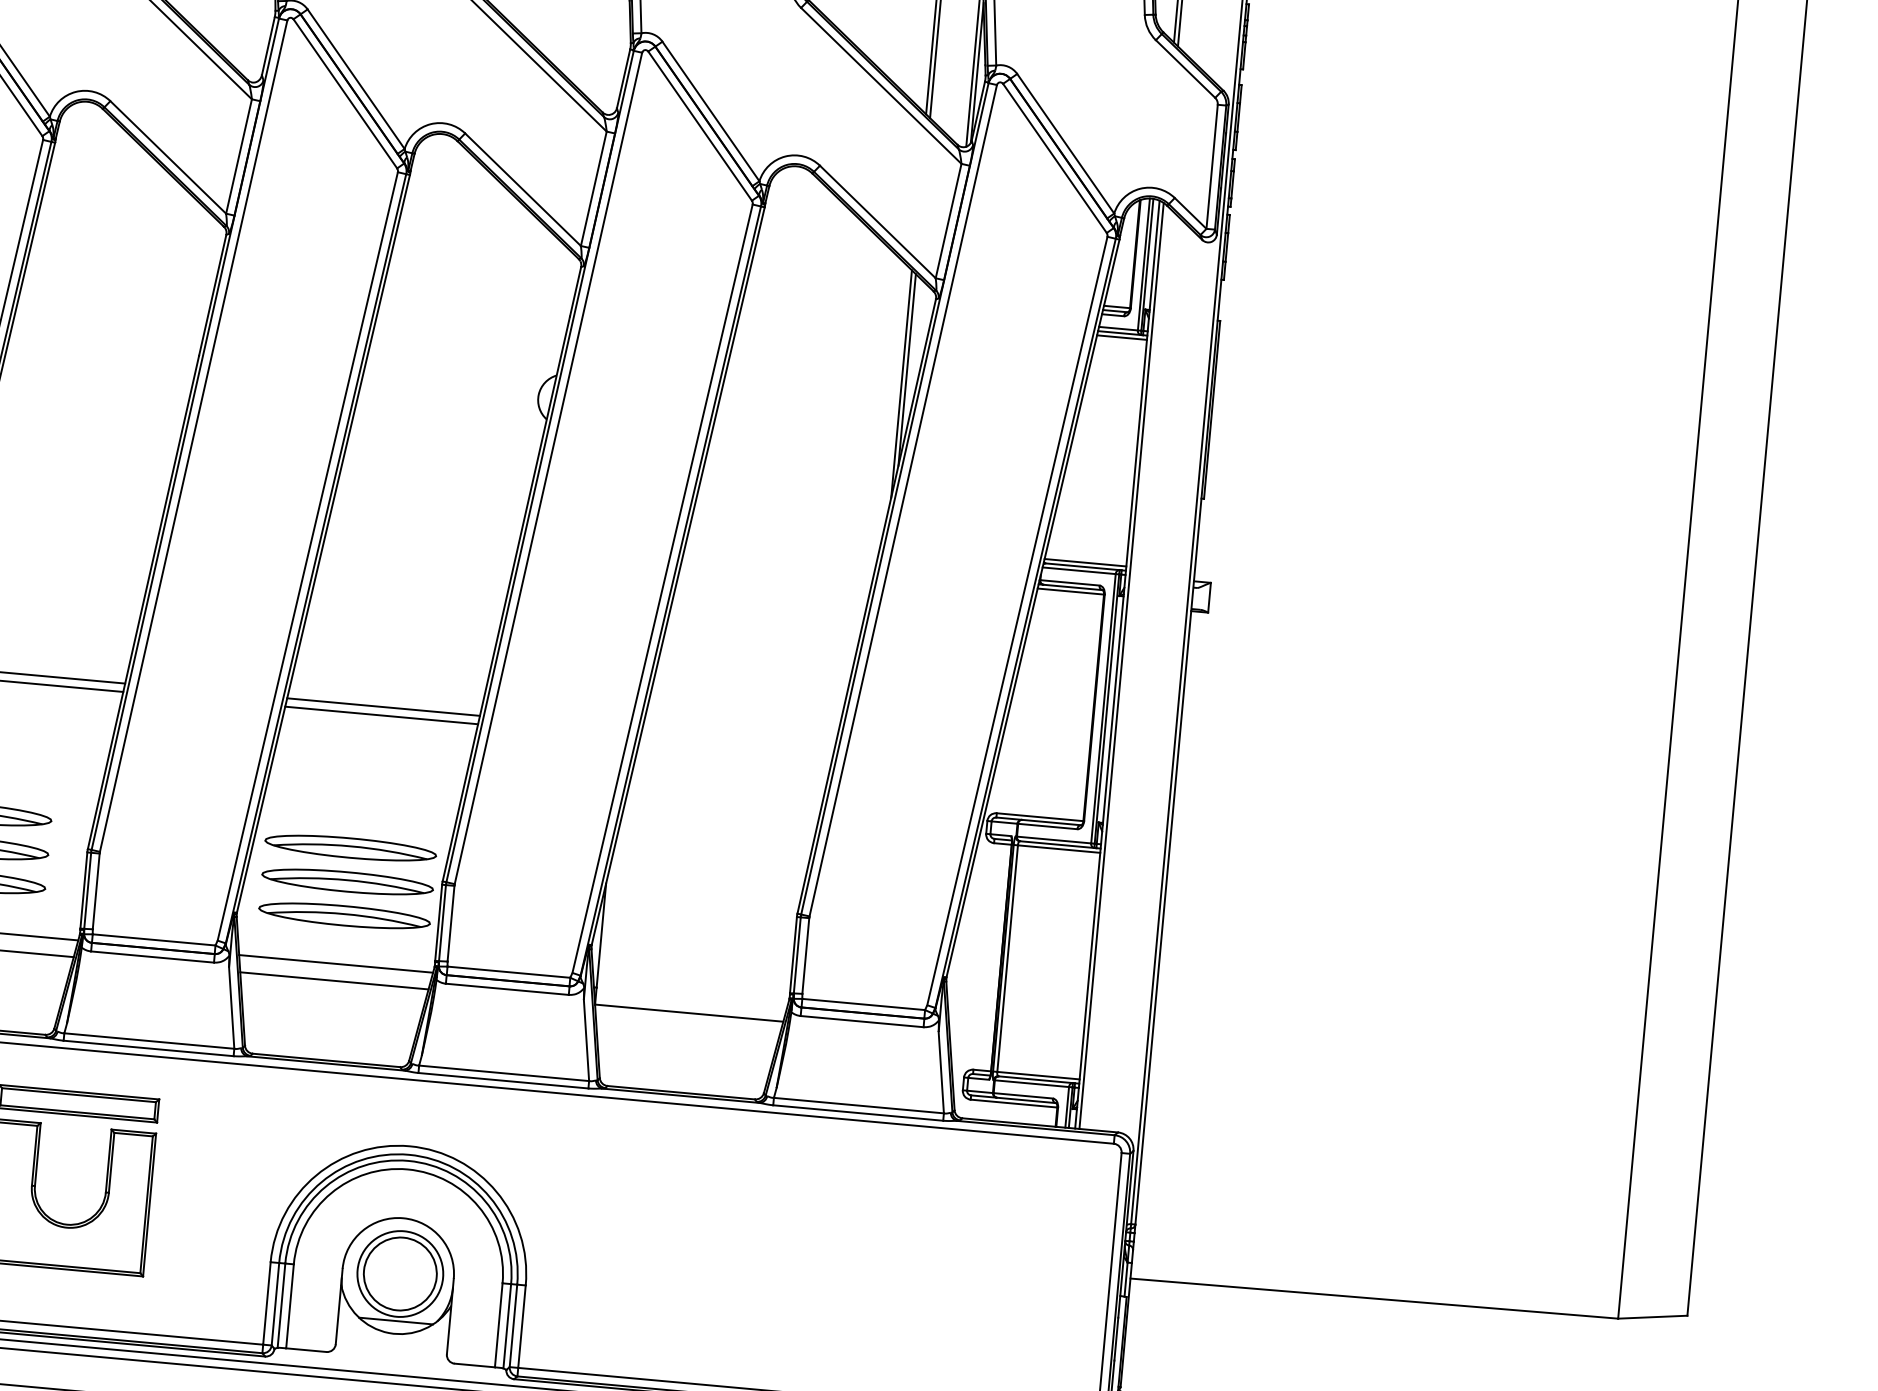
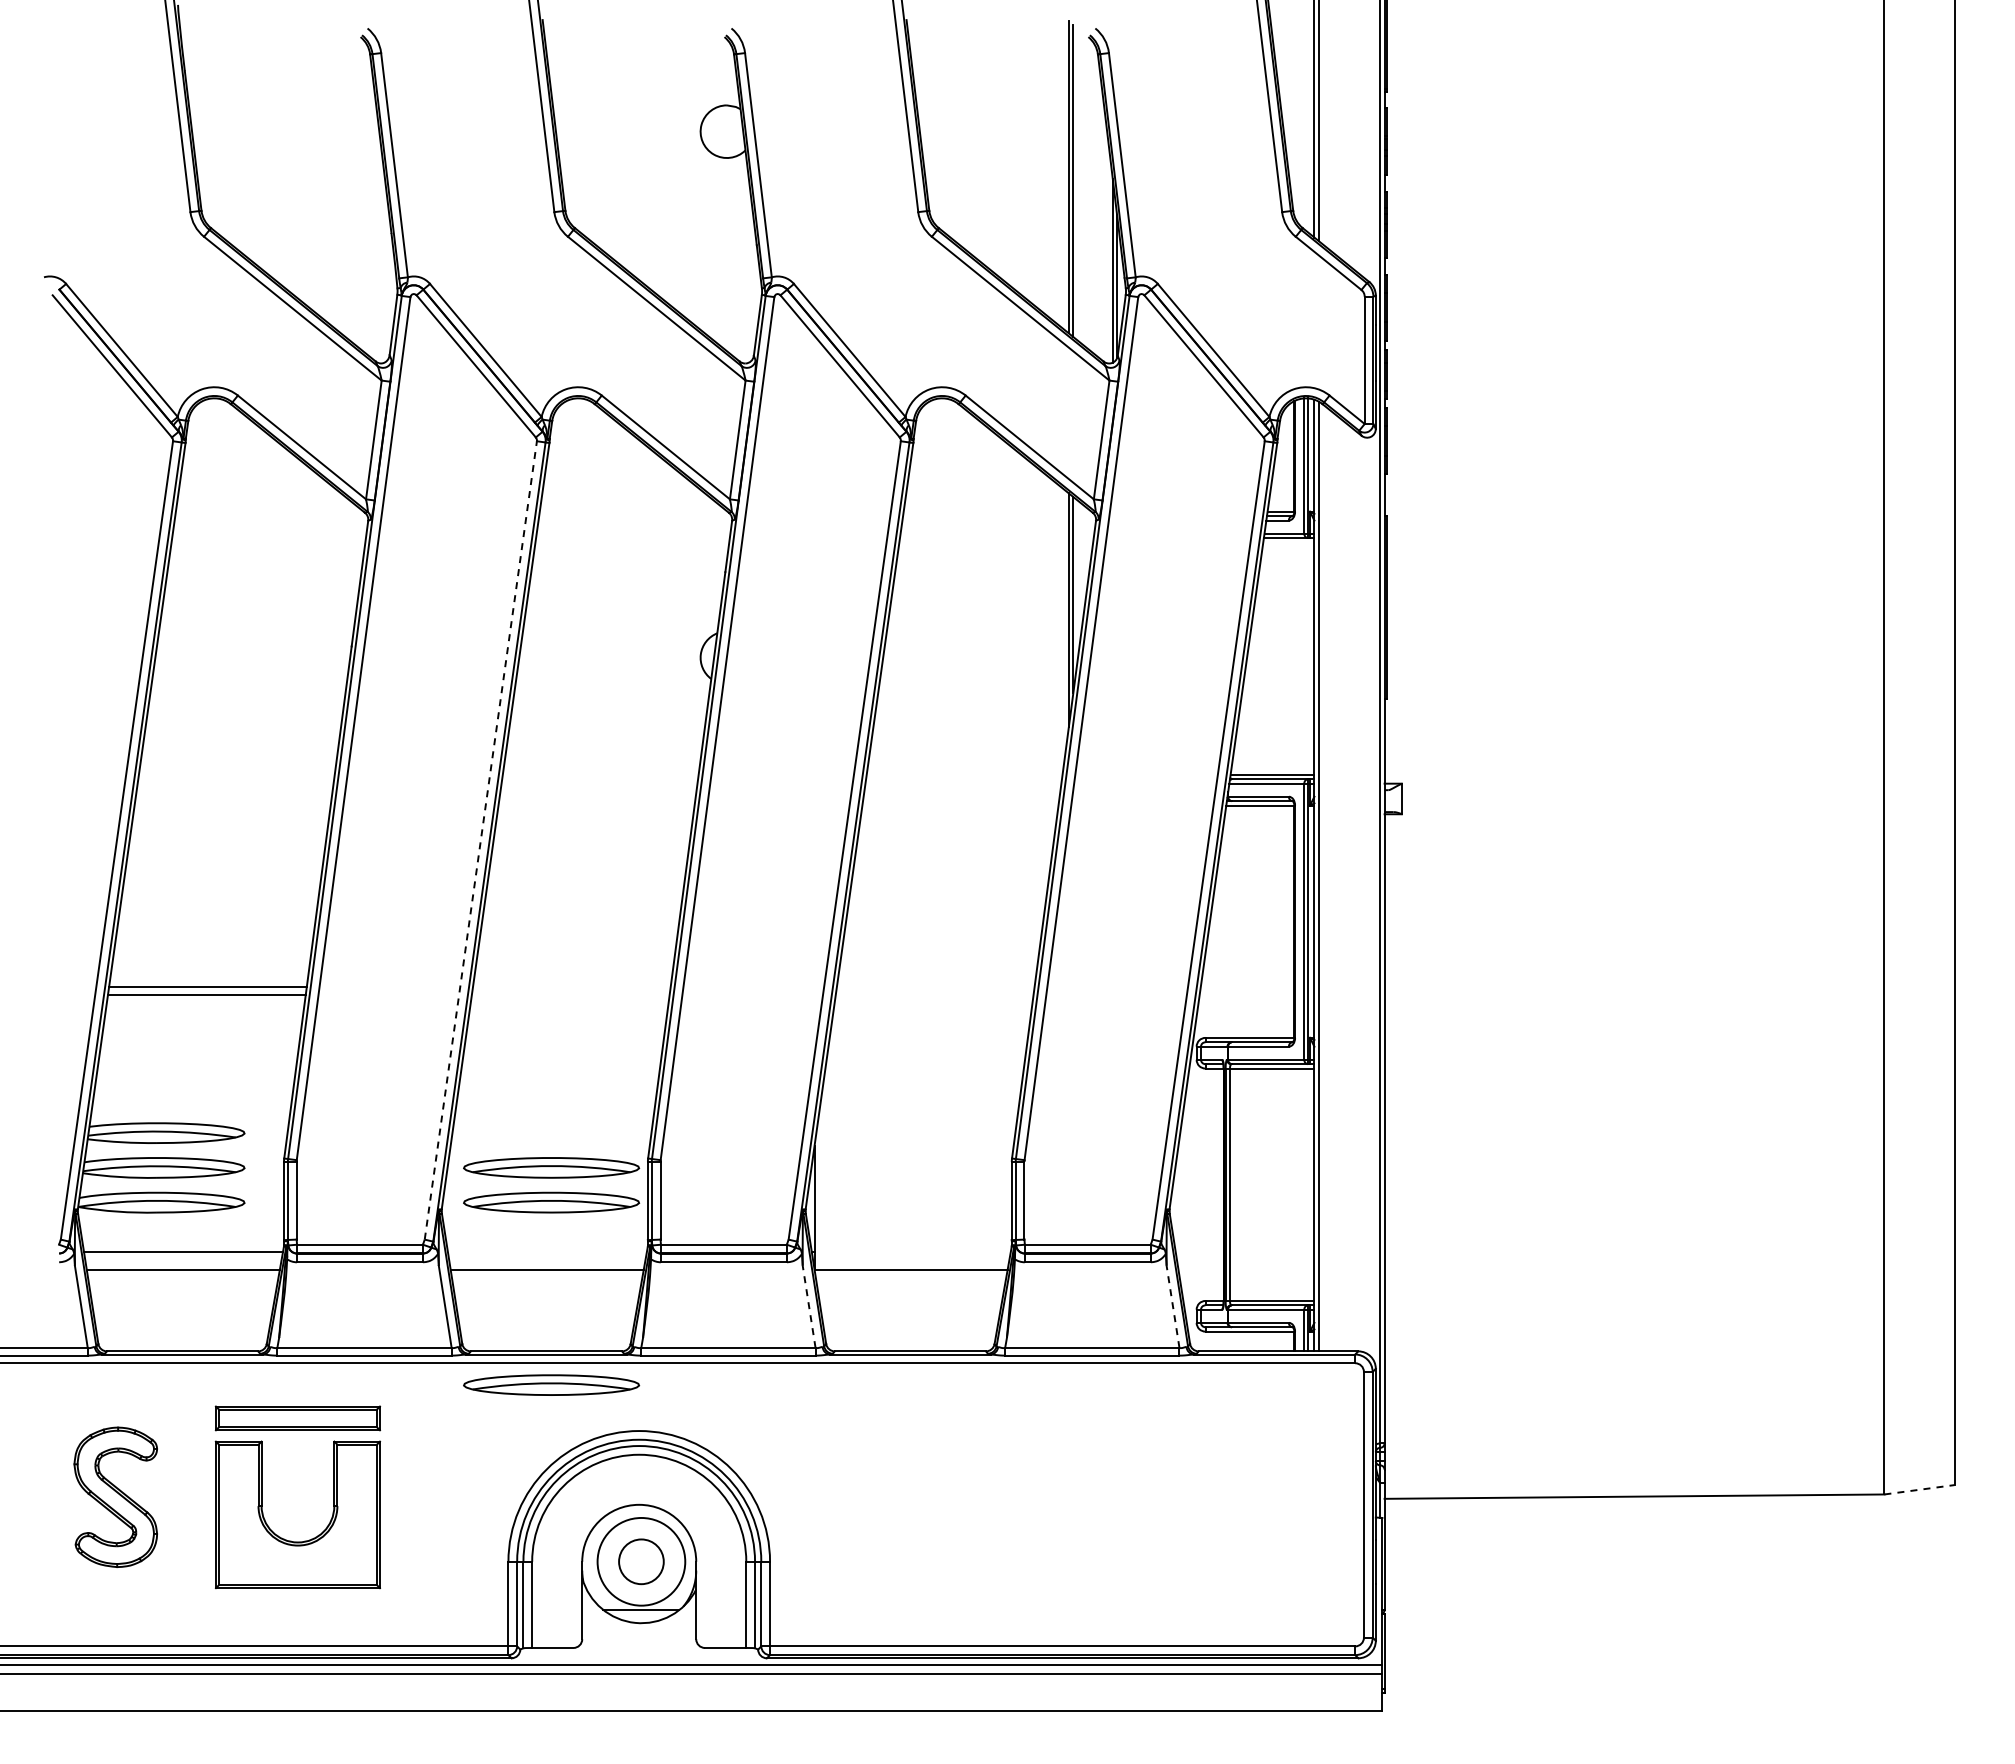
line: (1121, 337) -> (1288, 542), removed
line: (307, 555) -> (480, 839), solid -> dashed
line: (383, 706) -> (571, 986), removed
line: (381, 715) -> (570, 995), removed
part: (350, 847) -> (551, 1384), moved
line: (335, 964) -> (546, 1252), removed
line: (586, 1040) -> (809, 1306), solid -> dashed
line: (941, 1072) -> (1173, 1306), solid -> dashed
circle: (400, 1273) -> (641, 1561), size x0.6
line: (1652, 1316) -> (1919, 1489), solid -> dashed

